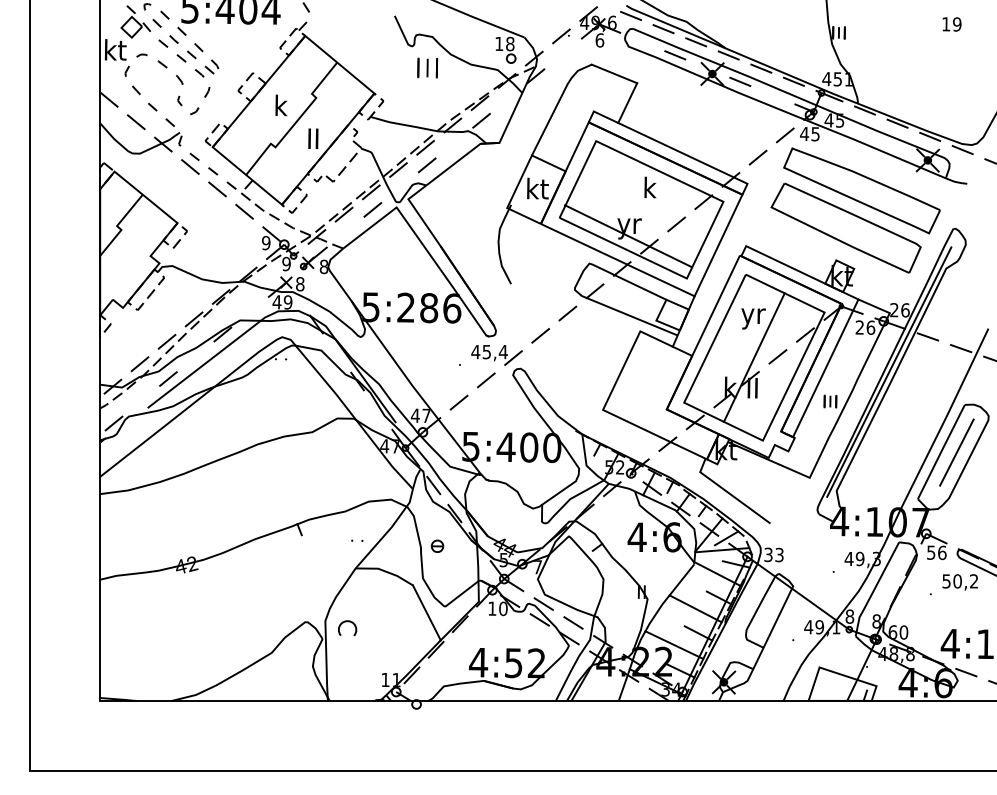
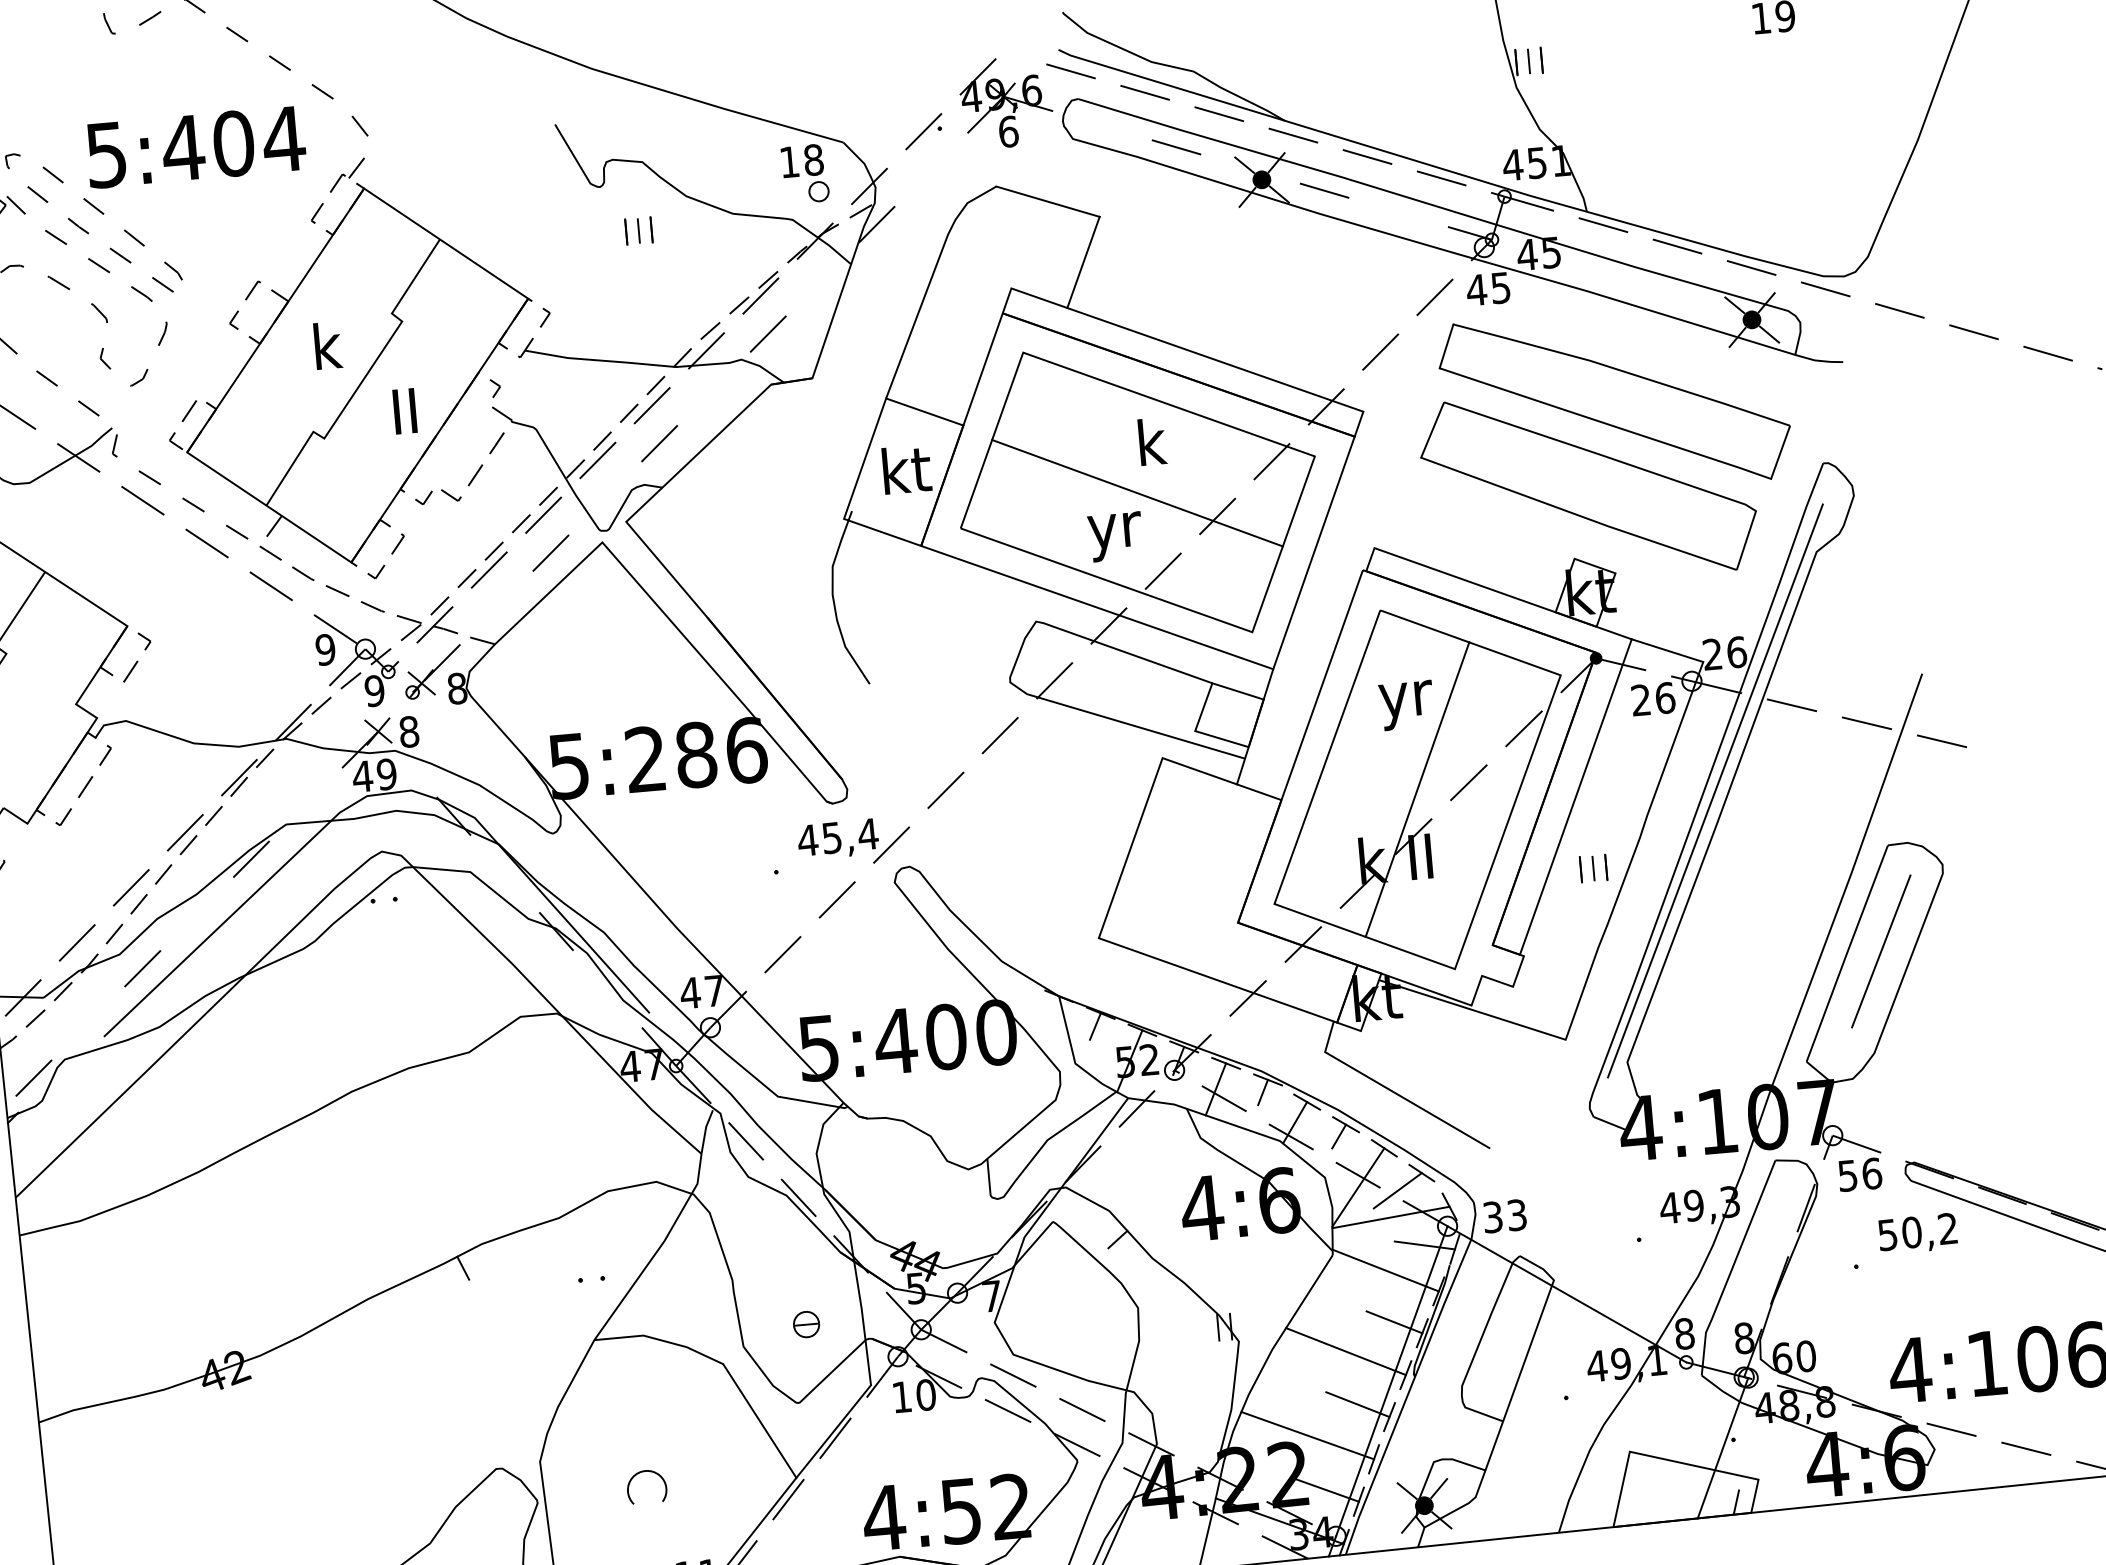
part: (427, 67) -> (638, 229), size x0.62
line: (628, 236) -> (1137, 493), moved
part: (437, 545) -> (806, 1322), moved
part: (347, 628) -> (646, 1487), moved

